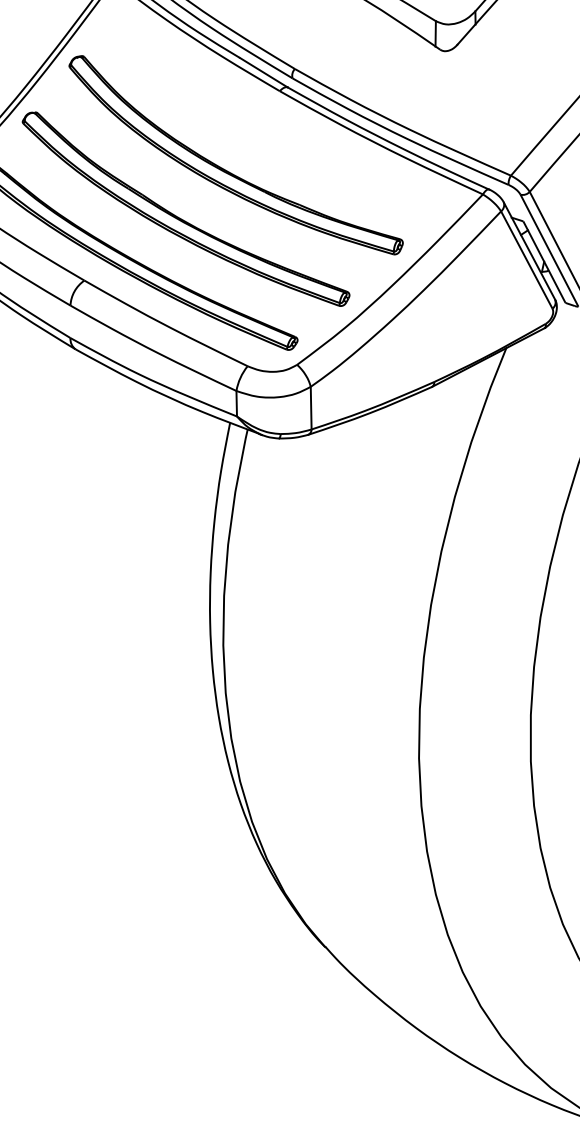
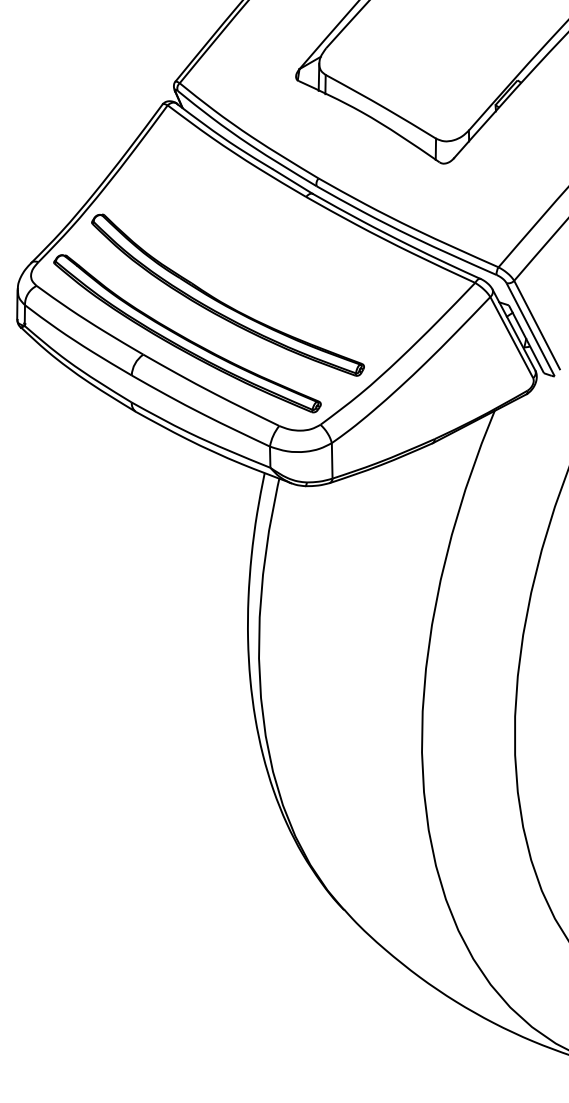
part: (225, 168) -> (260, 261), removed

